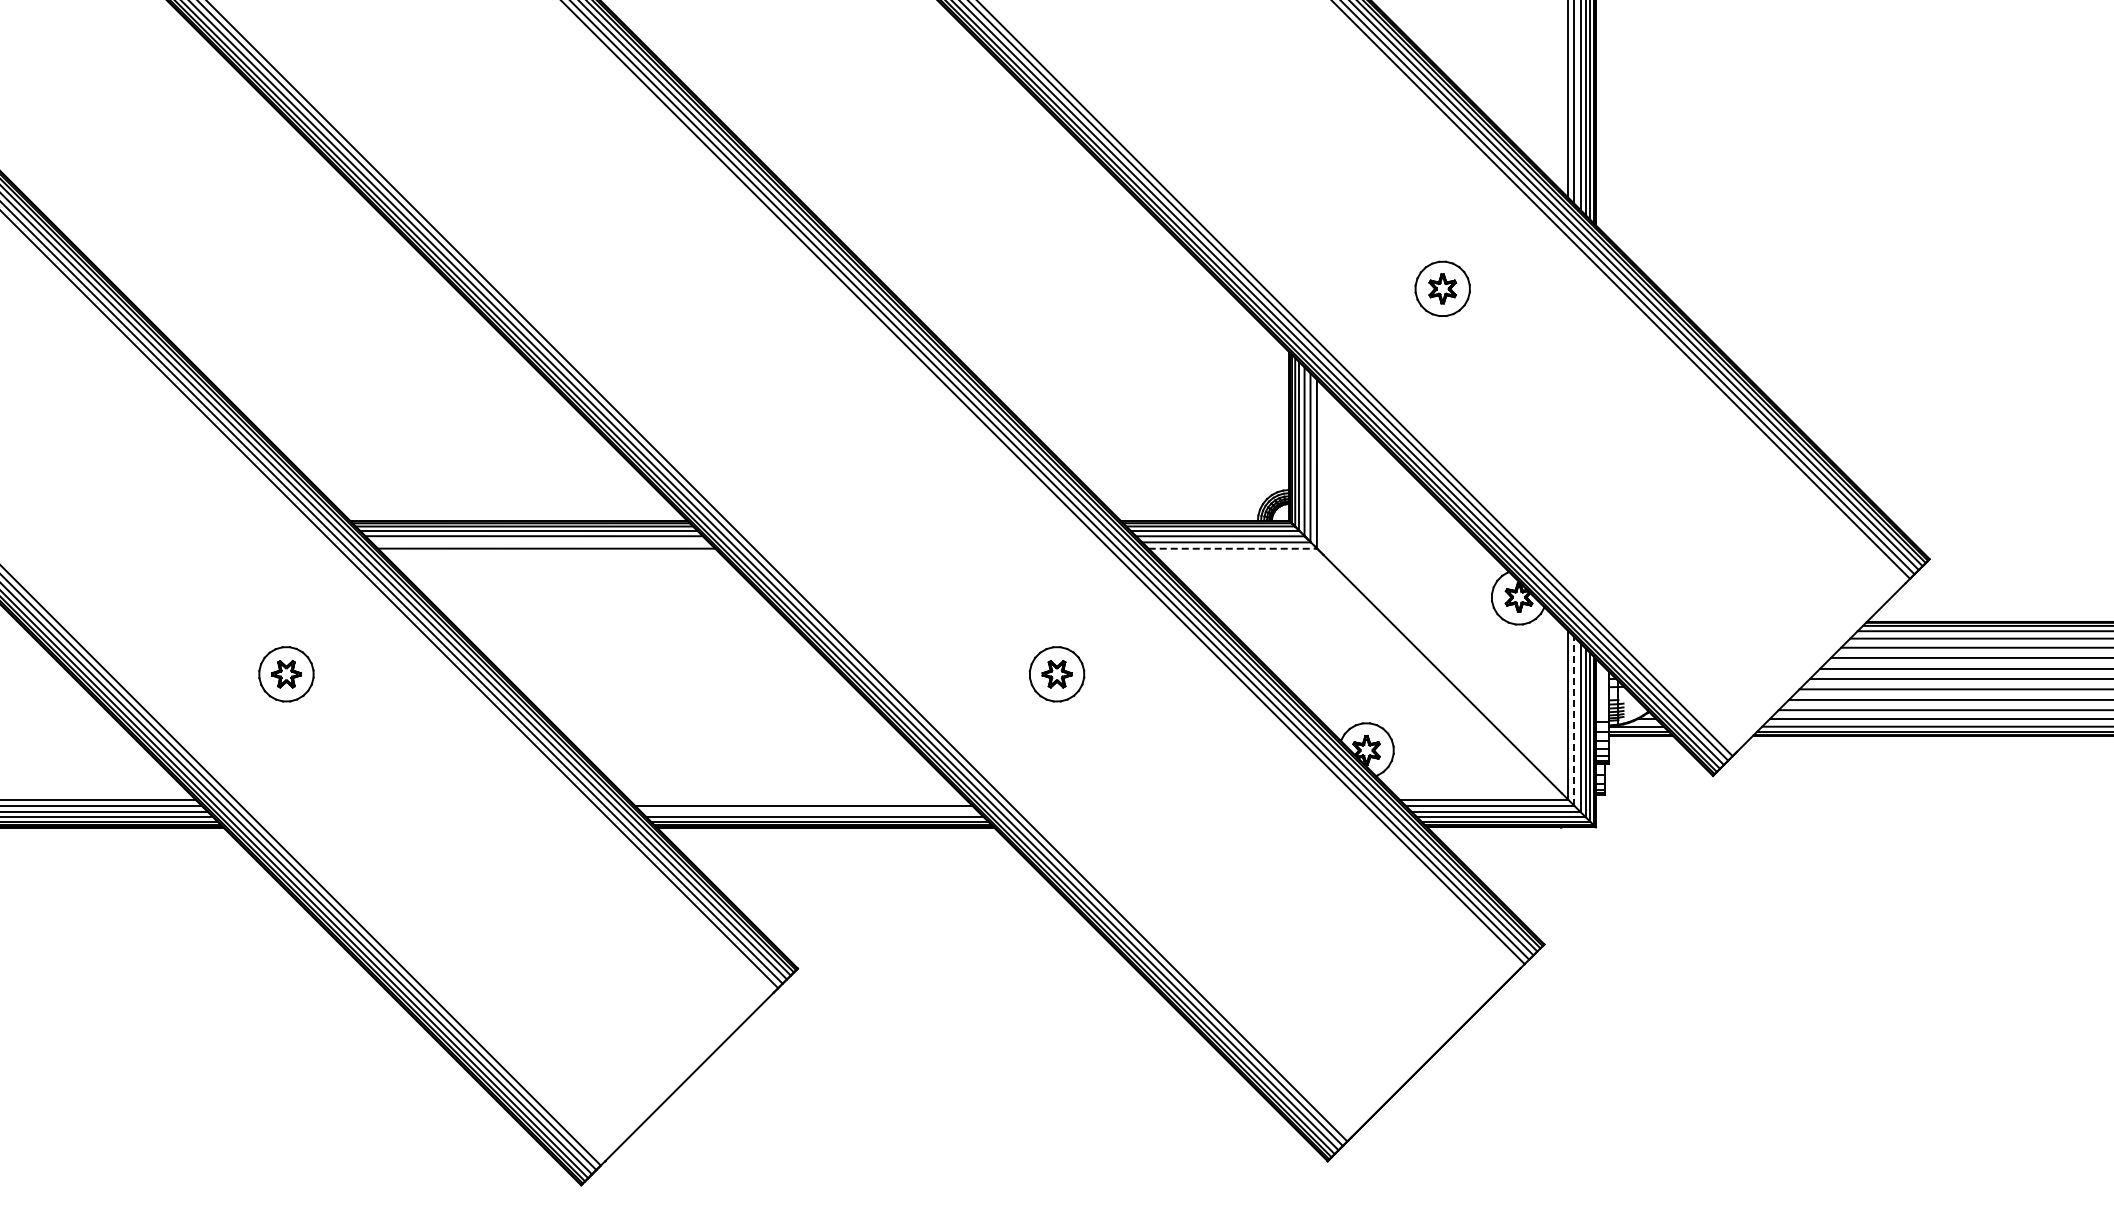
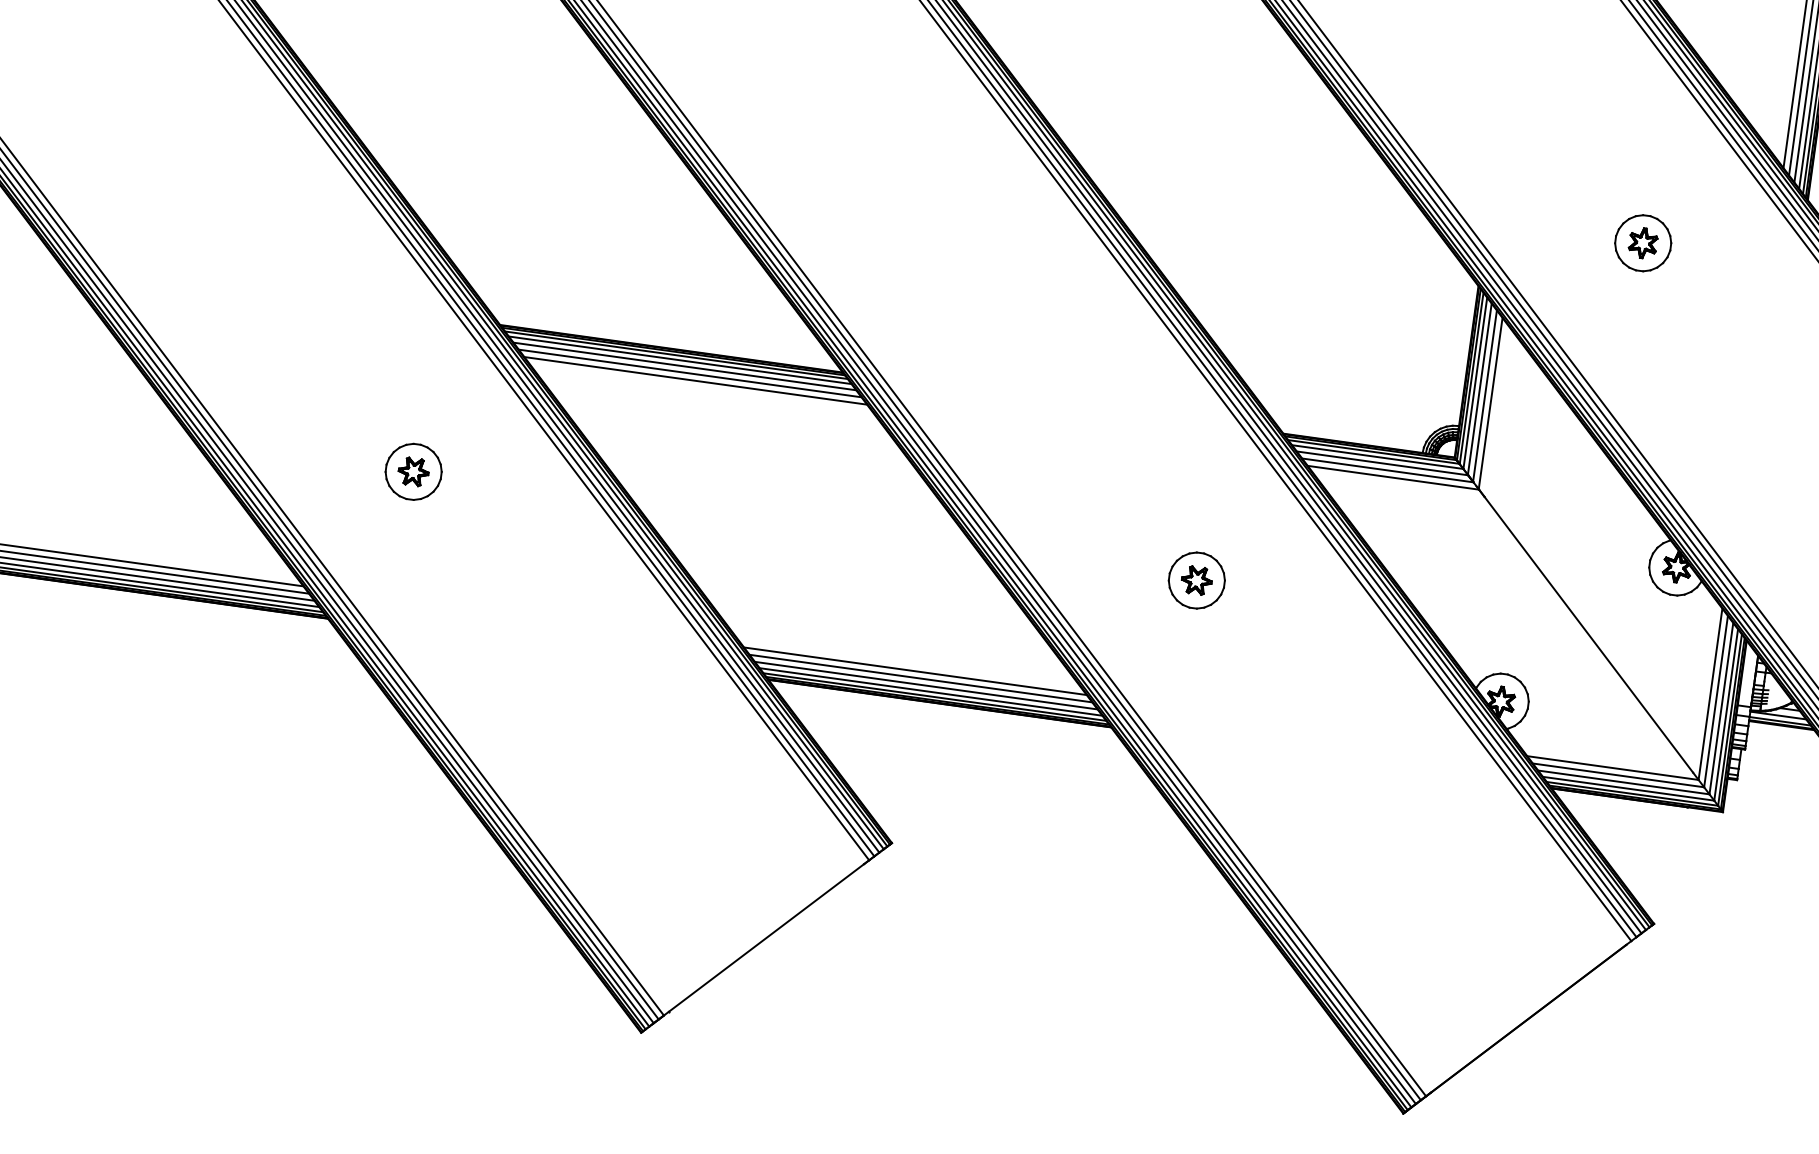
line: (539, 542) -> (689, 373), added
line: (1233, 548) -> (1393, 477), dashed -> solid
line: (1574, 721) -> (1716, 701), dashed -> solid
line: (797, 799) -> (915, 671), added
line: (809, 811) -> (925, 685), added

